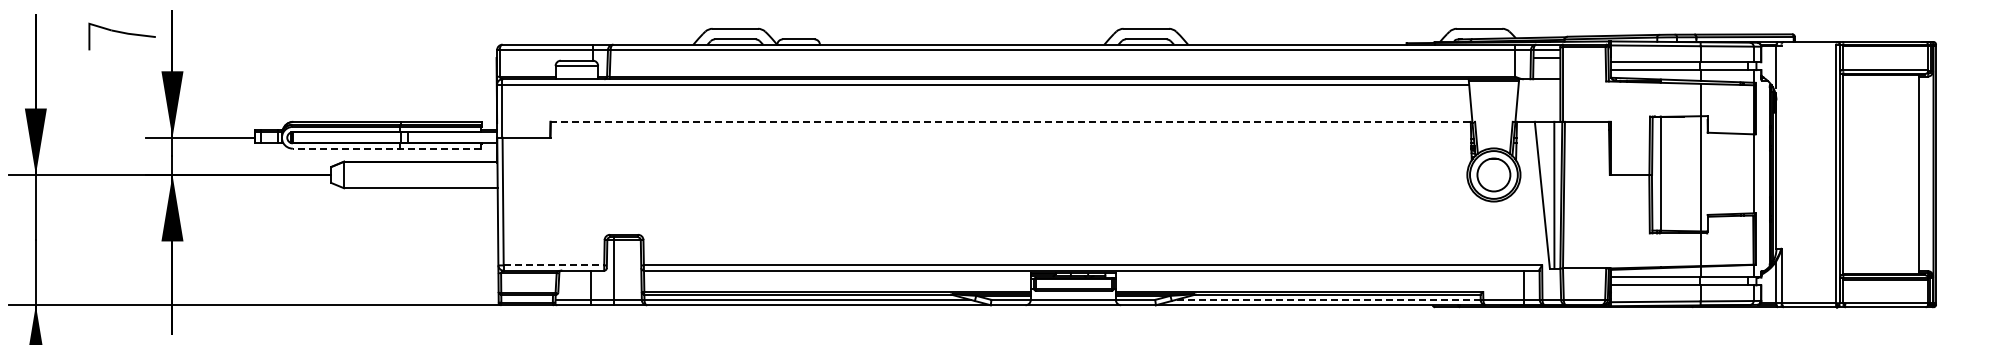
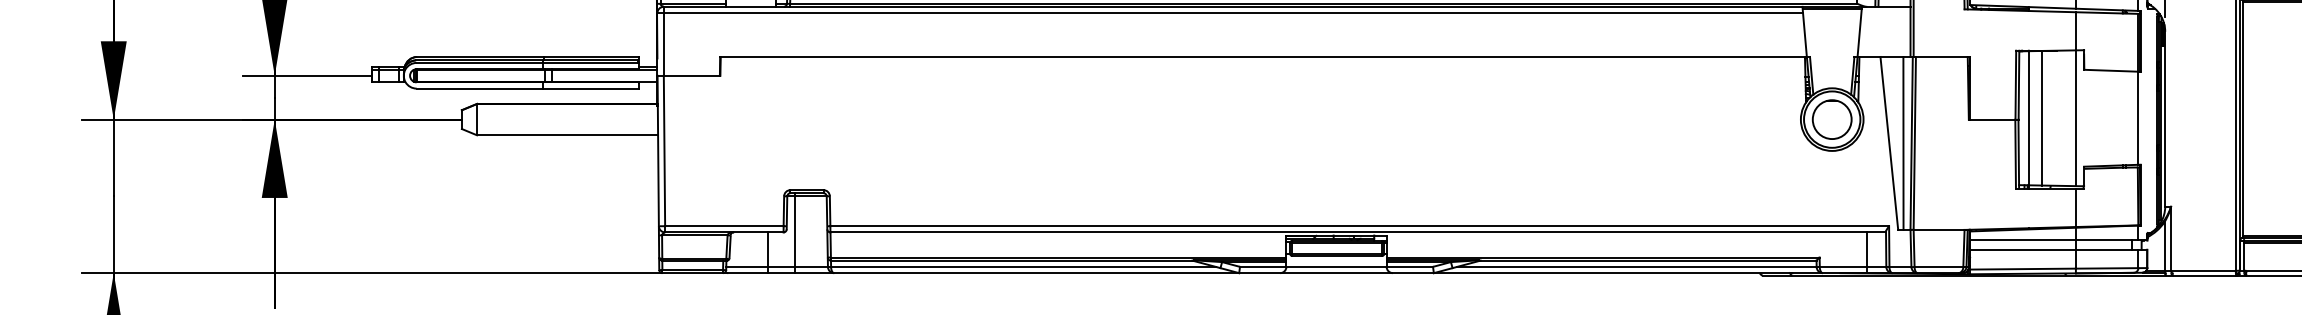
line: (1013, 121) -> (1265, 56), dashed -> solid
line: (386, 148) -> (527, 88), dashed -> solid
line: (1671, 173) -> (2041, 117), added
line: (554, 265) -> (725, 226), dashed -> solid
line: (1328, 300) -> (1637, 267), dashed -> solid

